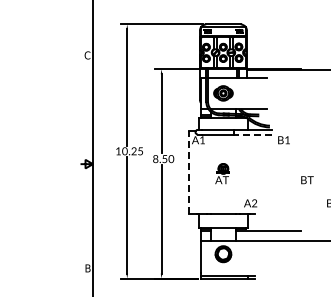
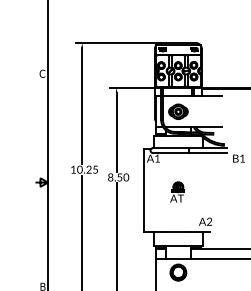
line: (253, 134) -> (208, 152), dashed -> solid
line: (188, 172) -> (143, 190), dashed -> solid

